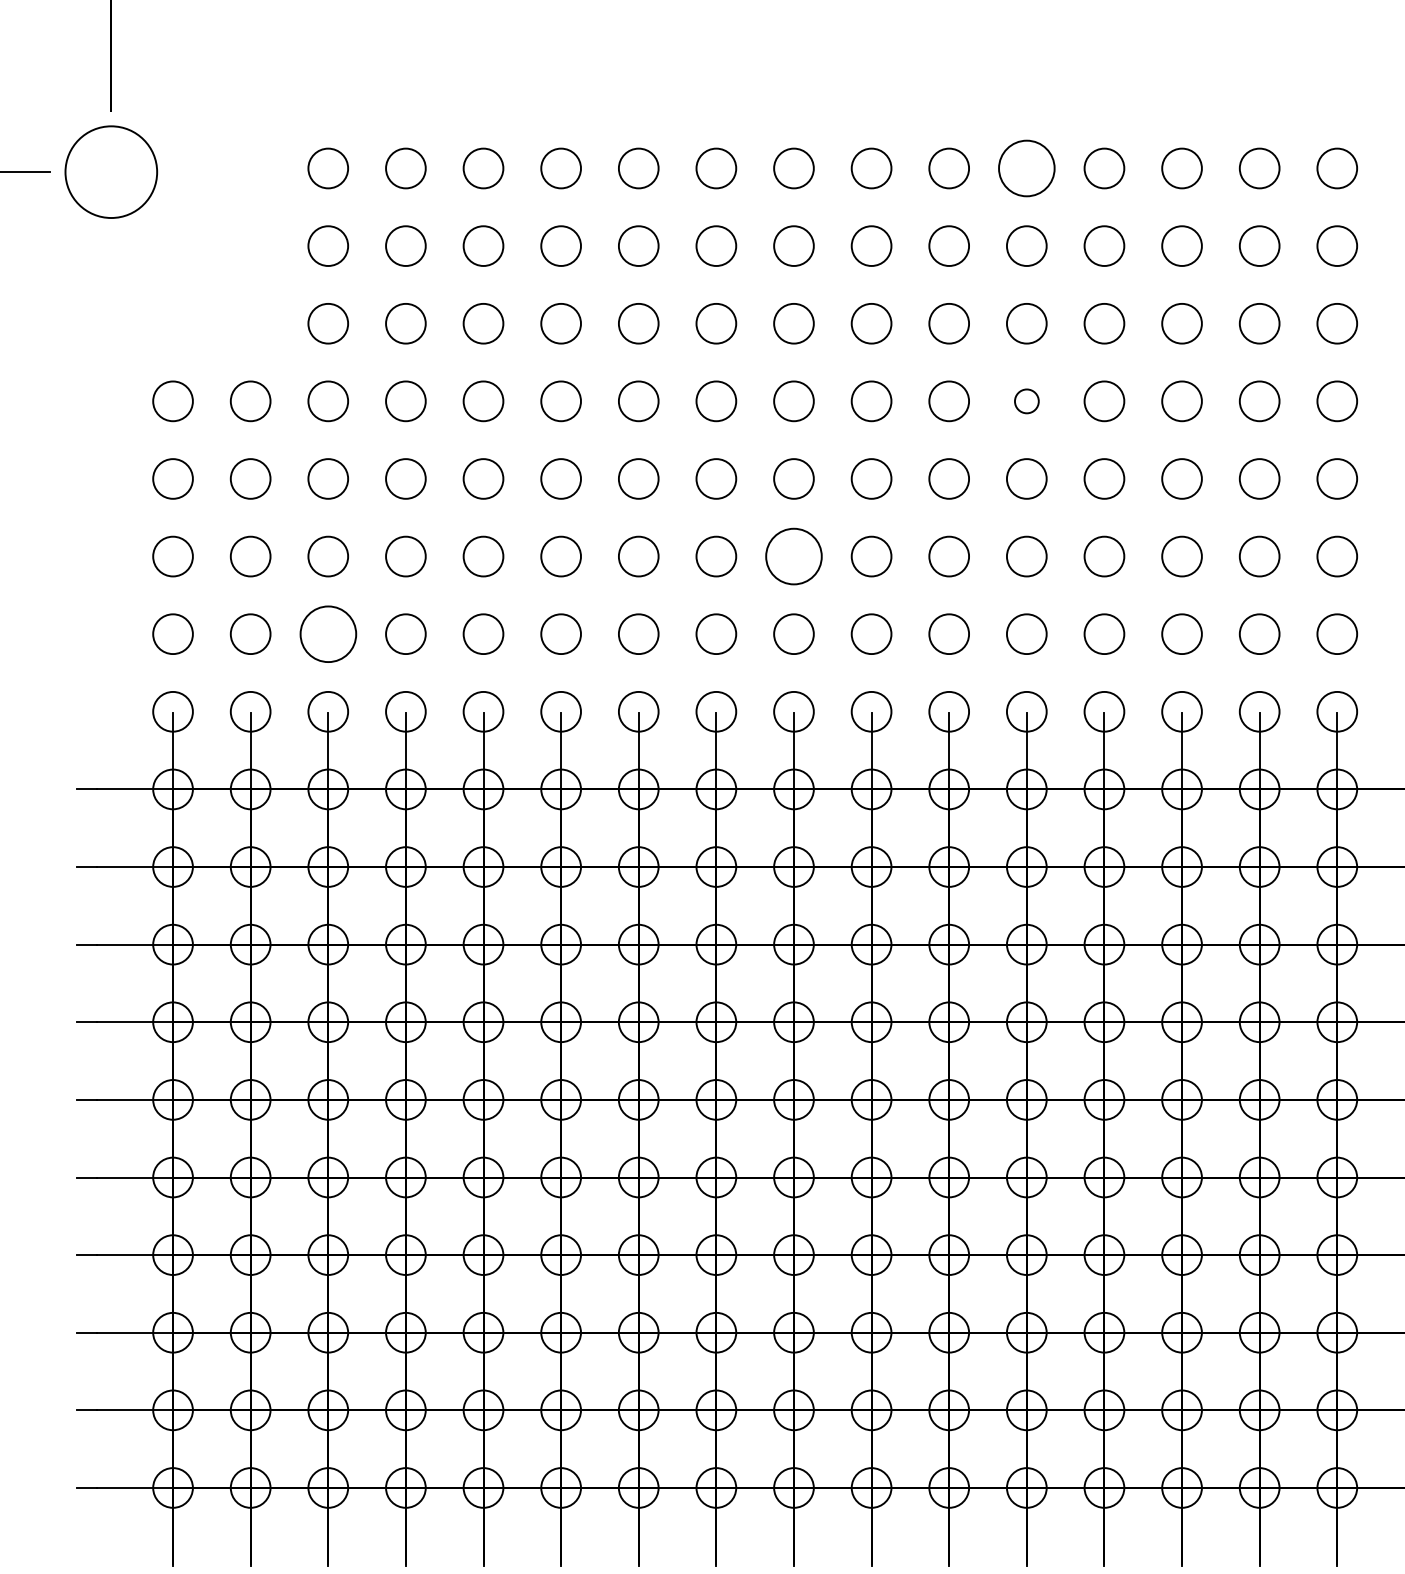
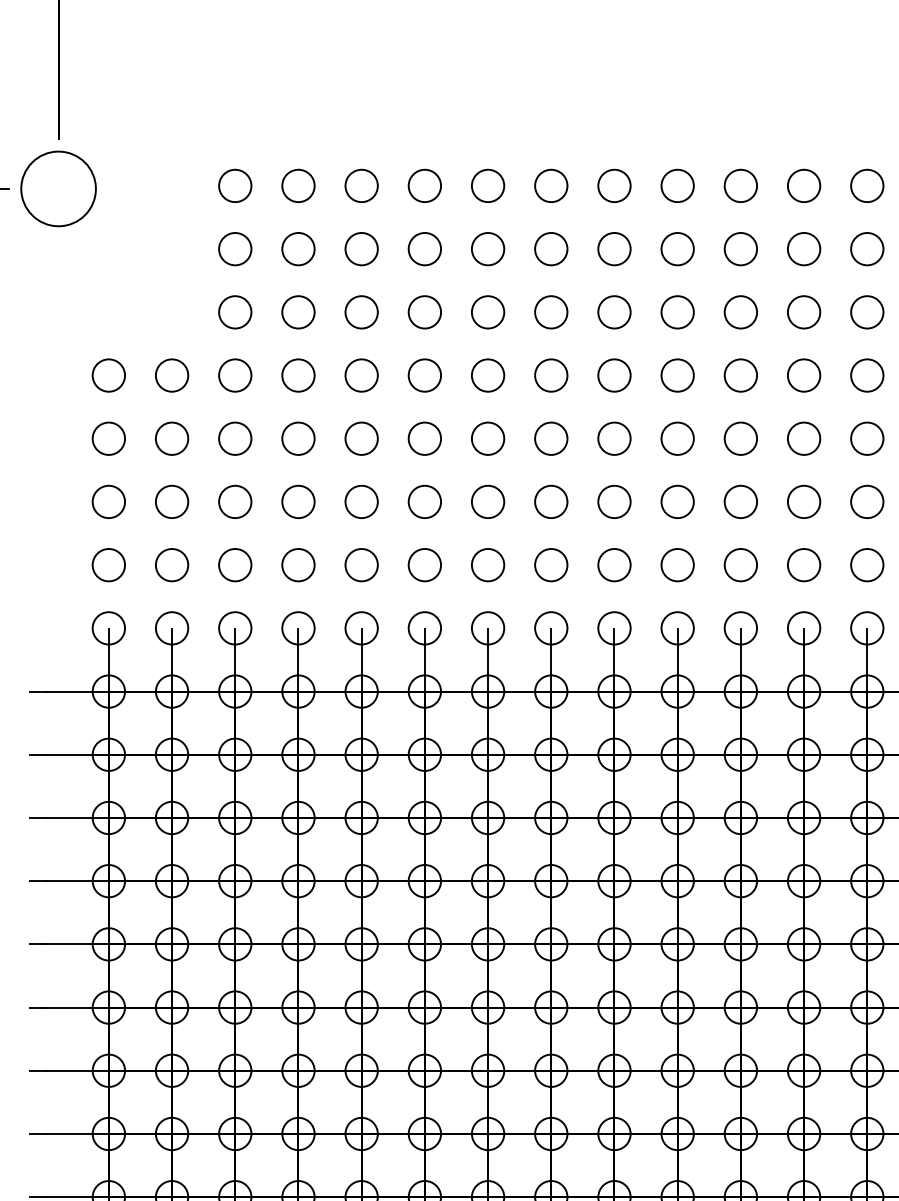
circle: (1026, 168) -> (803, 185), size x0.71
circle: (1026, 401) -> (803, 375), size x1.67
circle: (793, 556) -> (614, 501), size x0.71
circle: (327, 633) -> (234, 564), size x0.71

